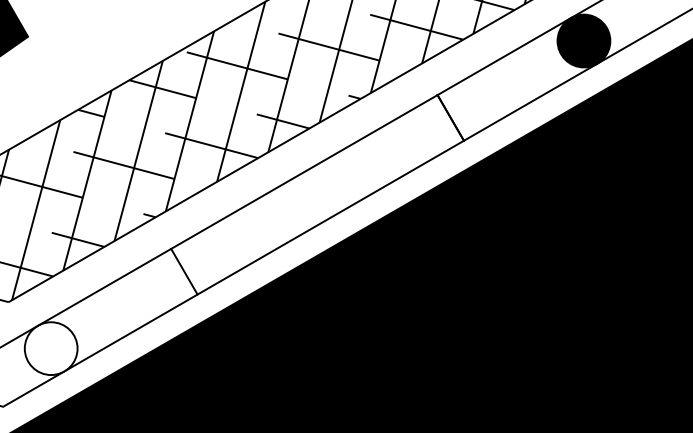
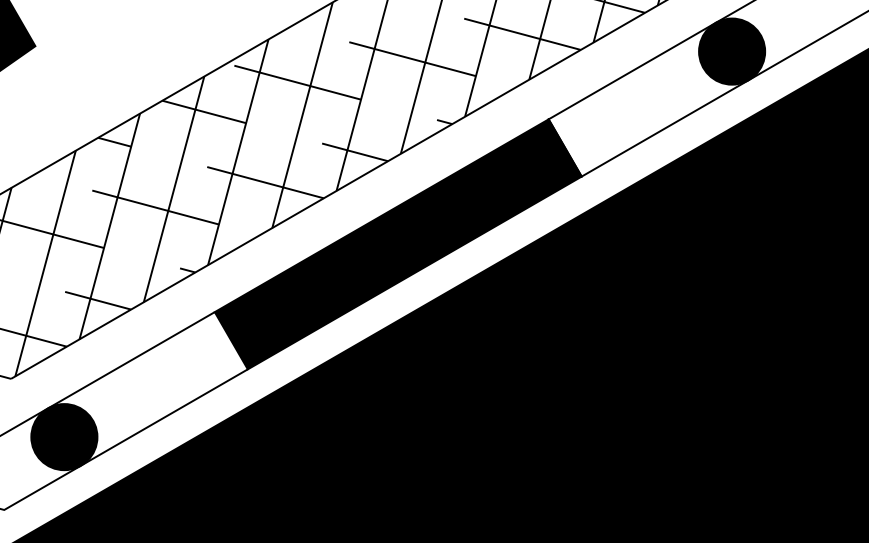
fill: (316, 194) -> (397, 244), added
fill: (51, 348) -> (64, 437), added

